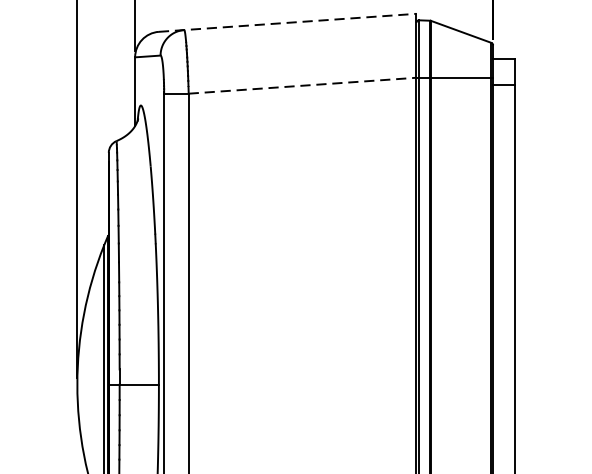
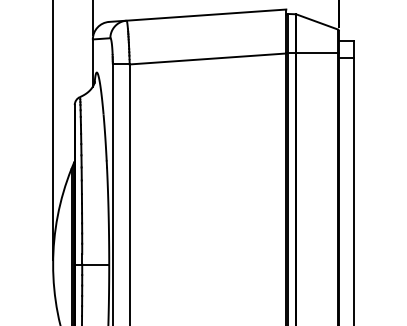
line: (287, 22) -> (197, 15), dashed -> solid
line: (303, 85) -> (208, 58), dashed -> solid

